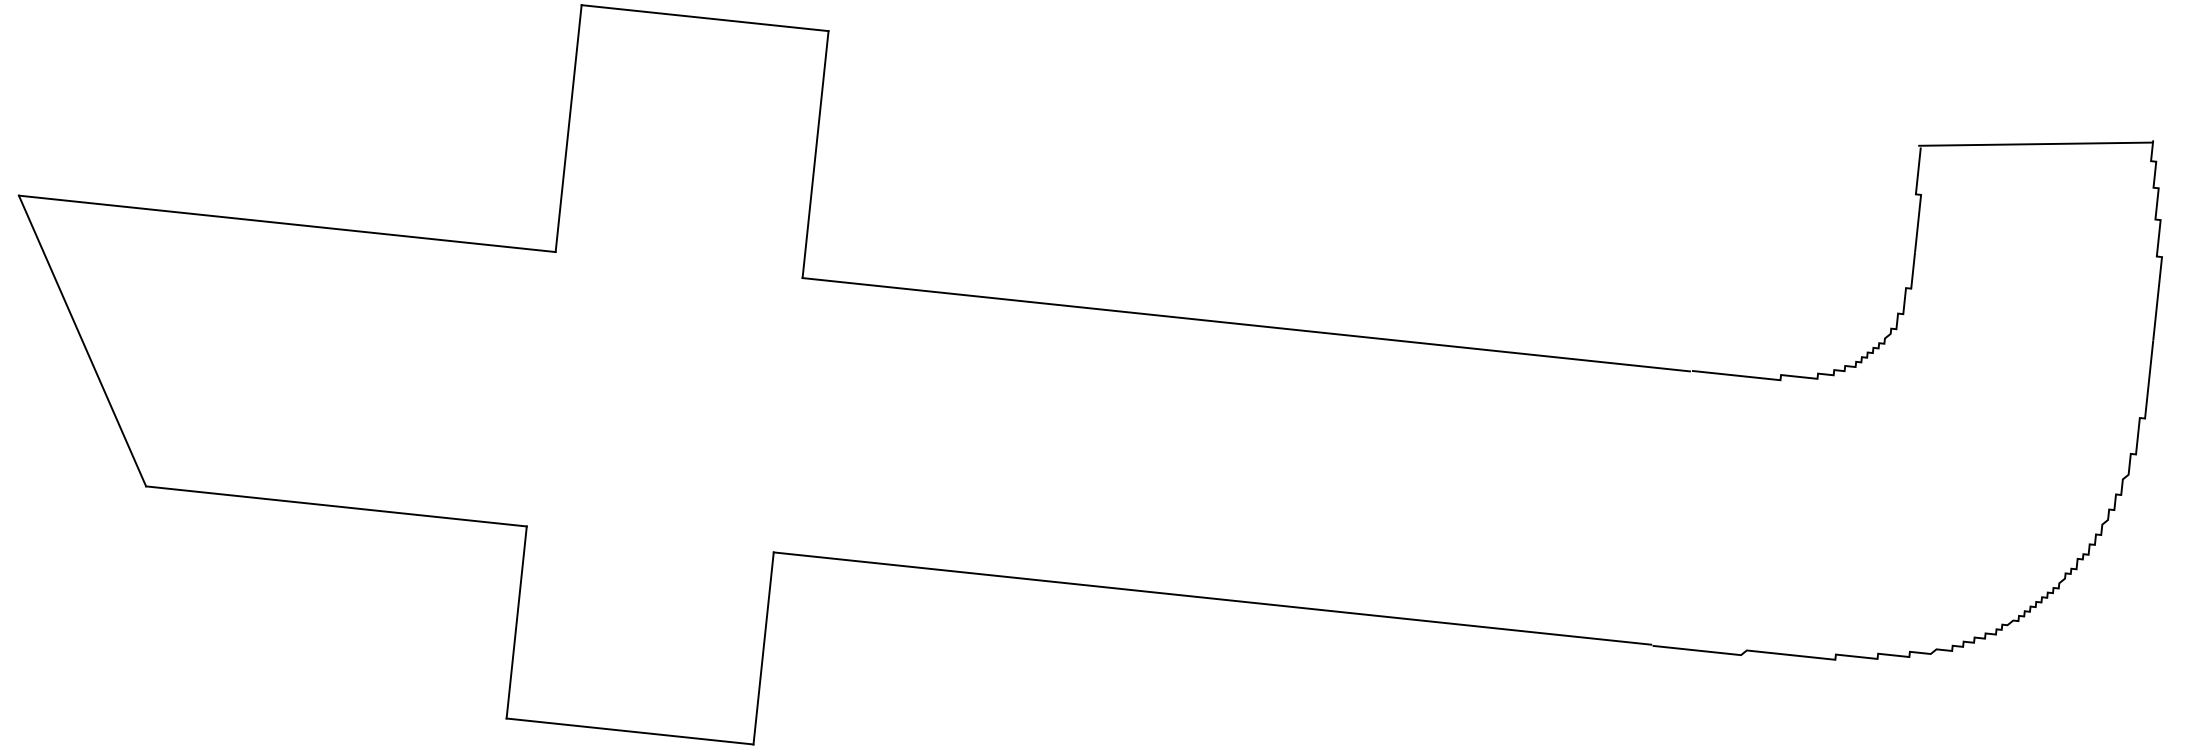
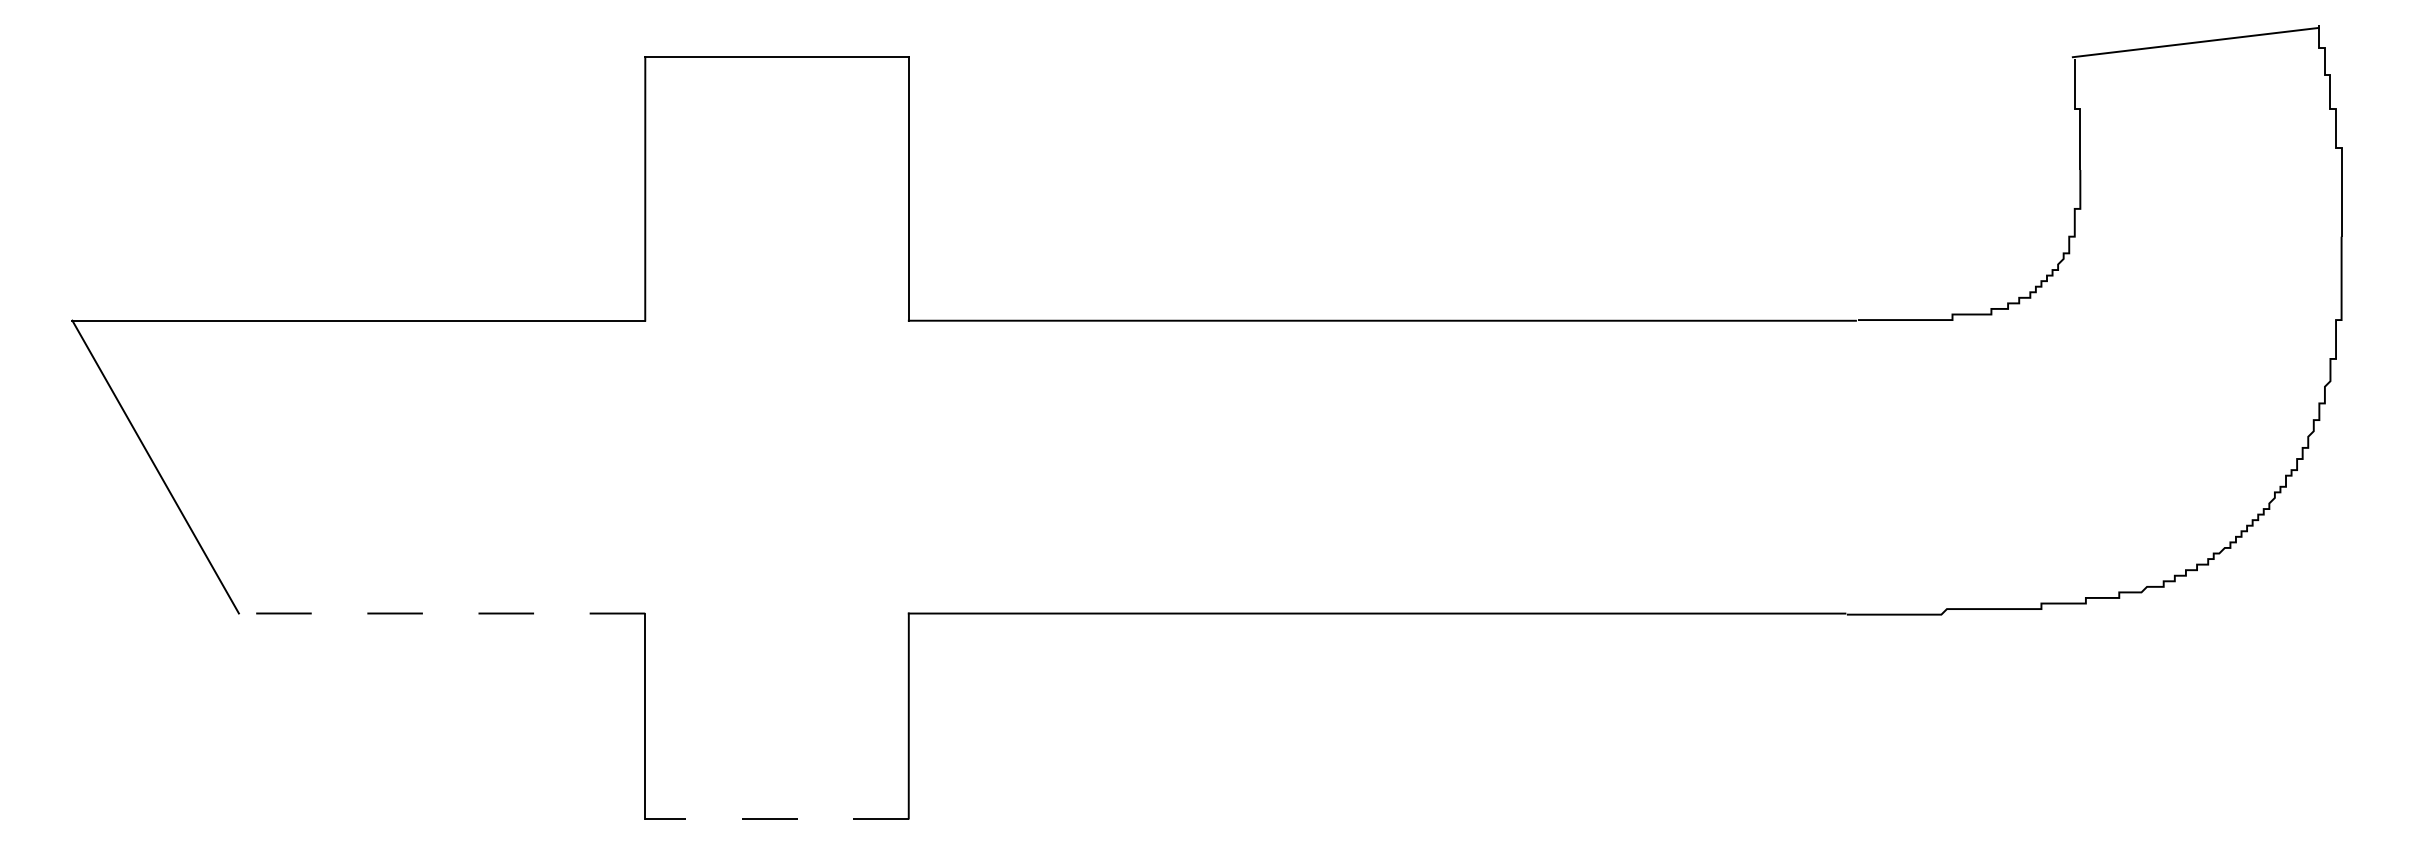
line: (335, 506) -> (441, 613), solid -> dashed
line: (630, 731) -> (777, 818), solid -> dashed

